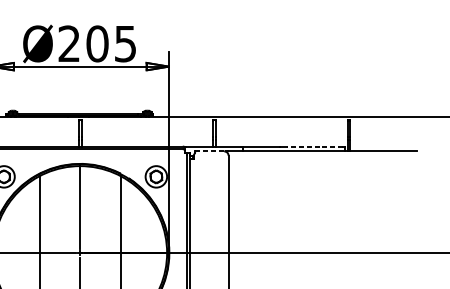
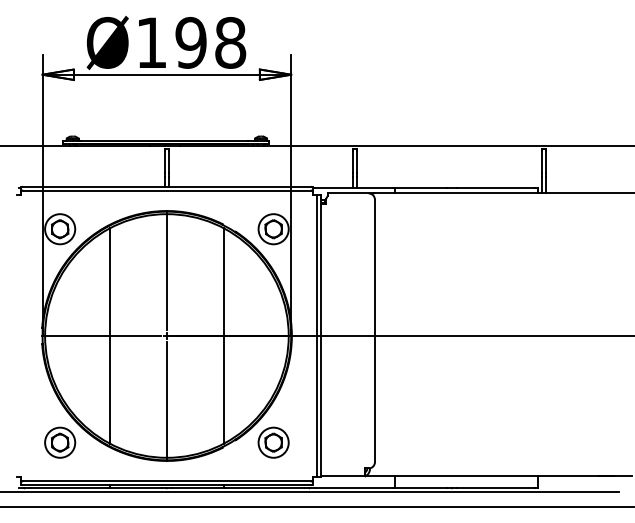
text: (97, 43) -> (191, 42), Ø205 -> Ø198
line: (314, 147) -> (495, 187), dashed -> solid
line: (209, 151) -> (348, 193), dashed -> solid

